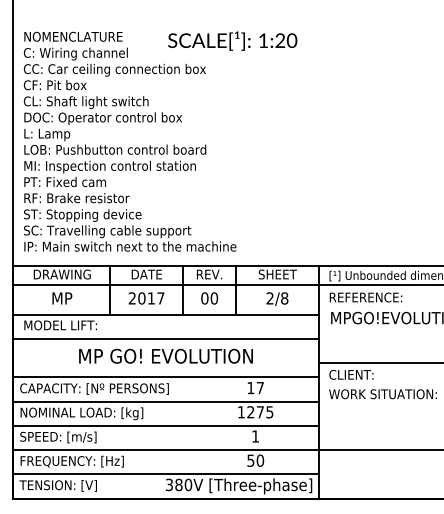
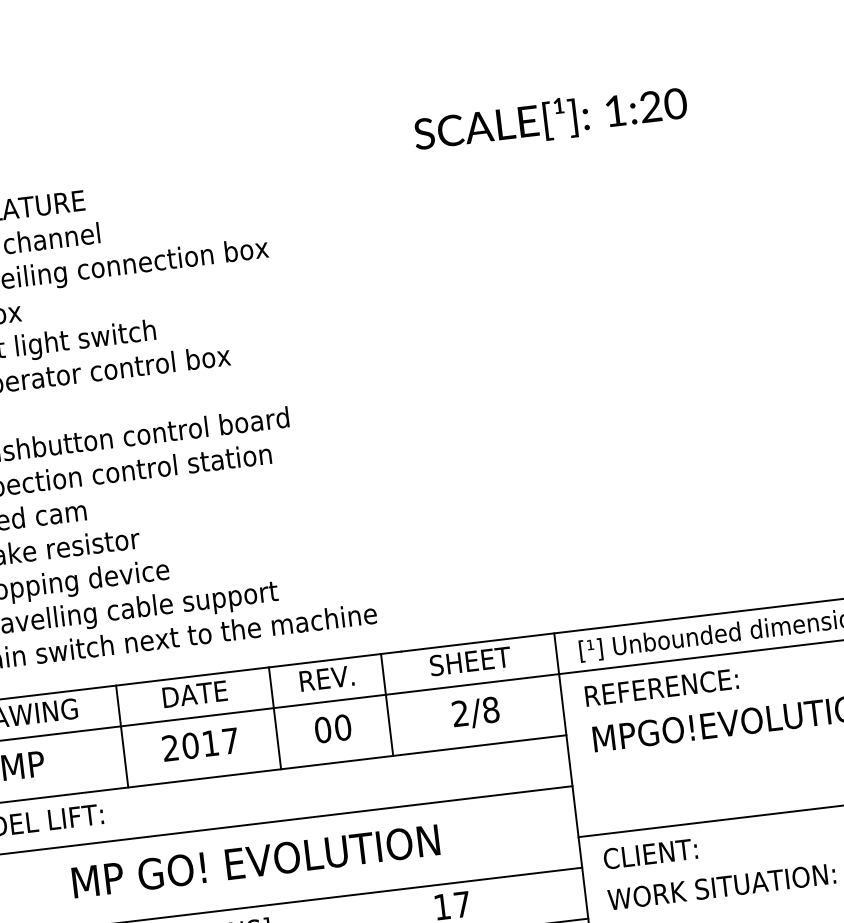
text: (232, 40) -> (550, 118), moved

